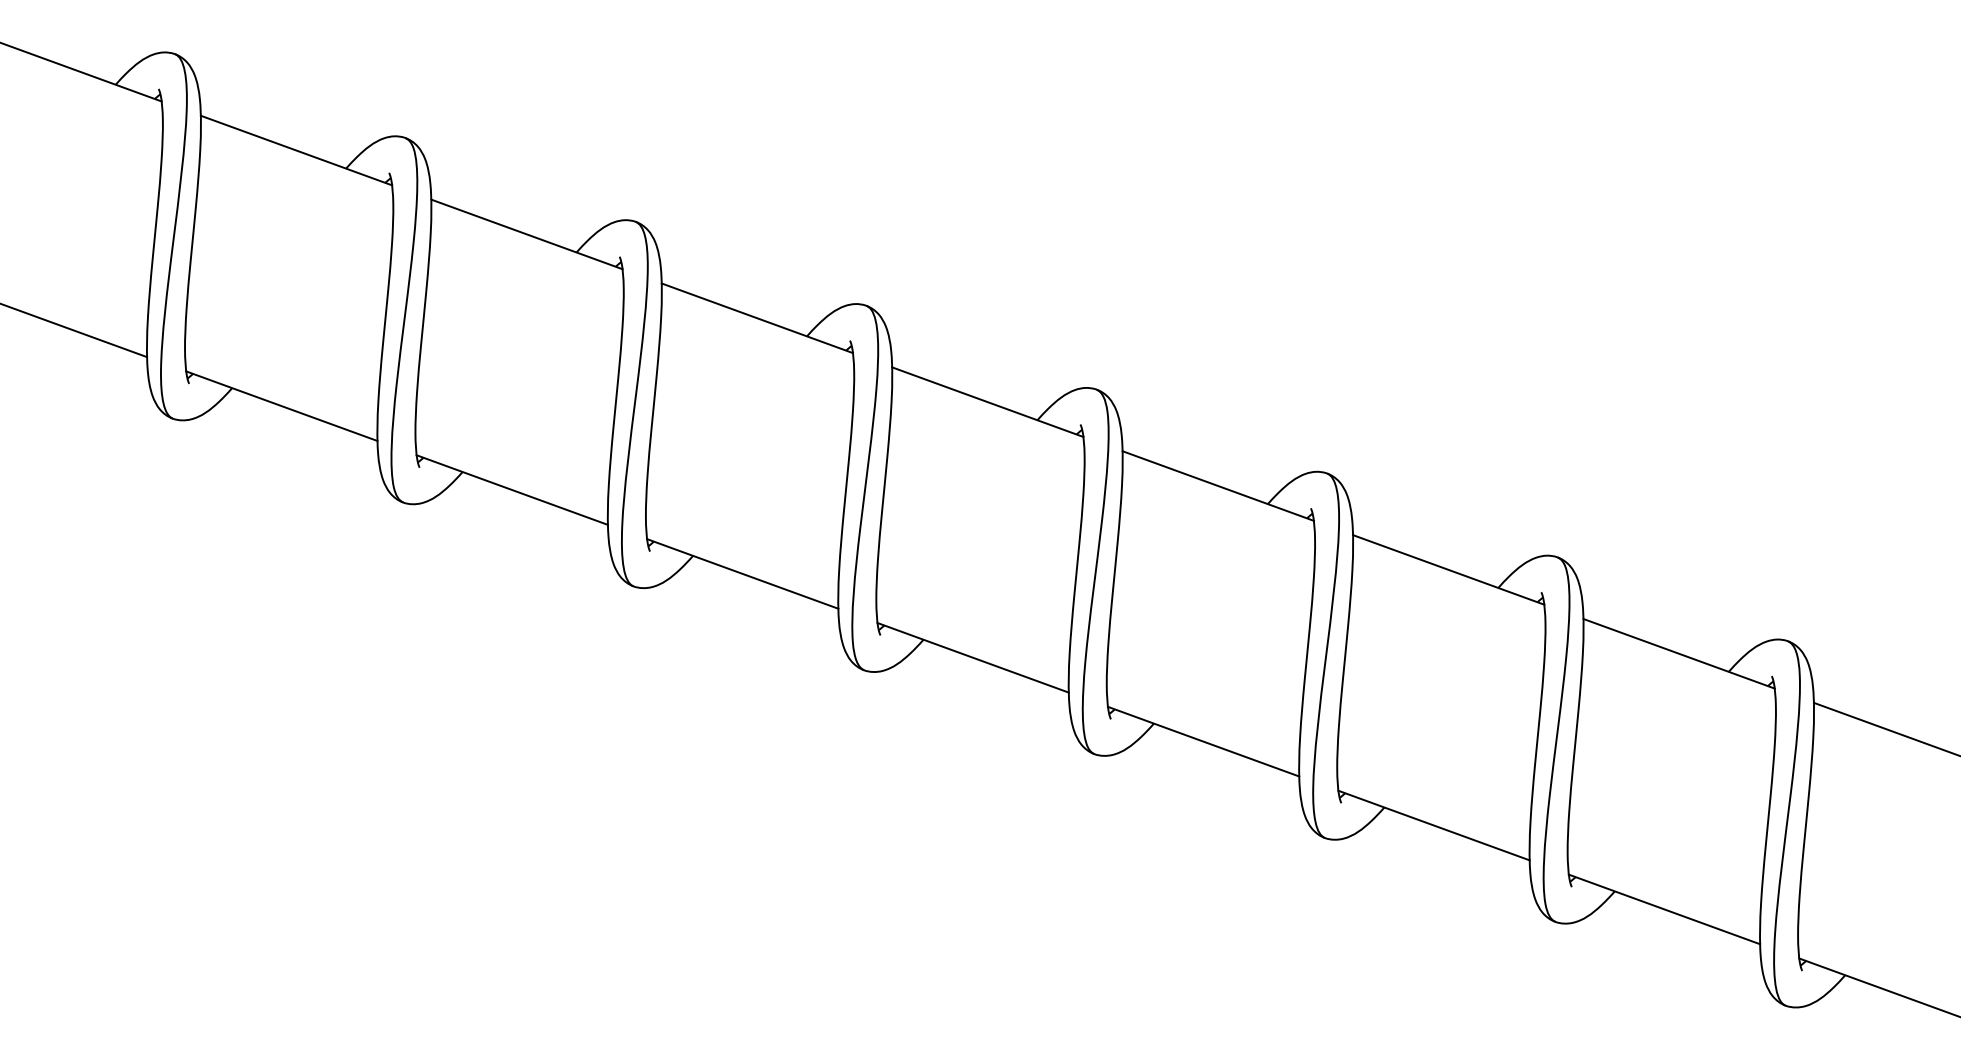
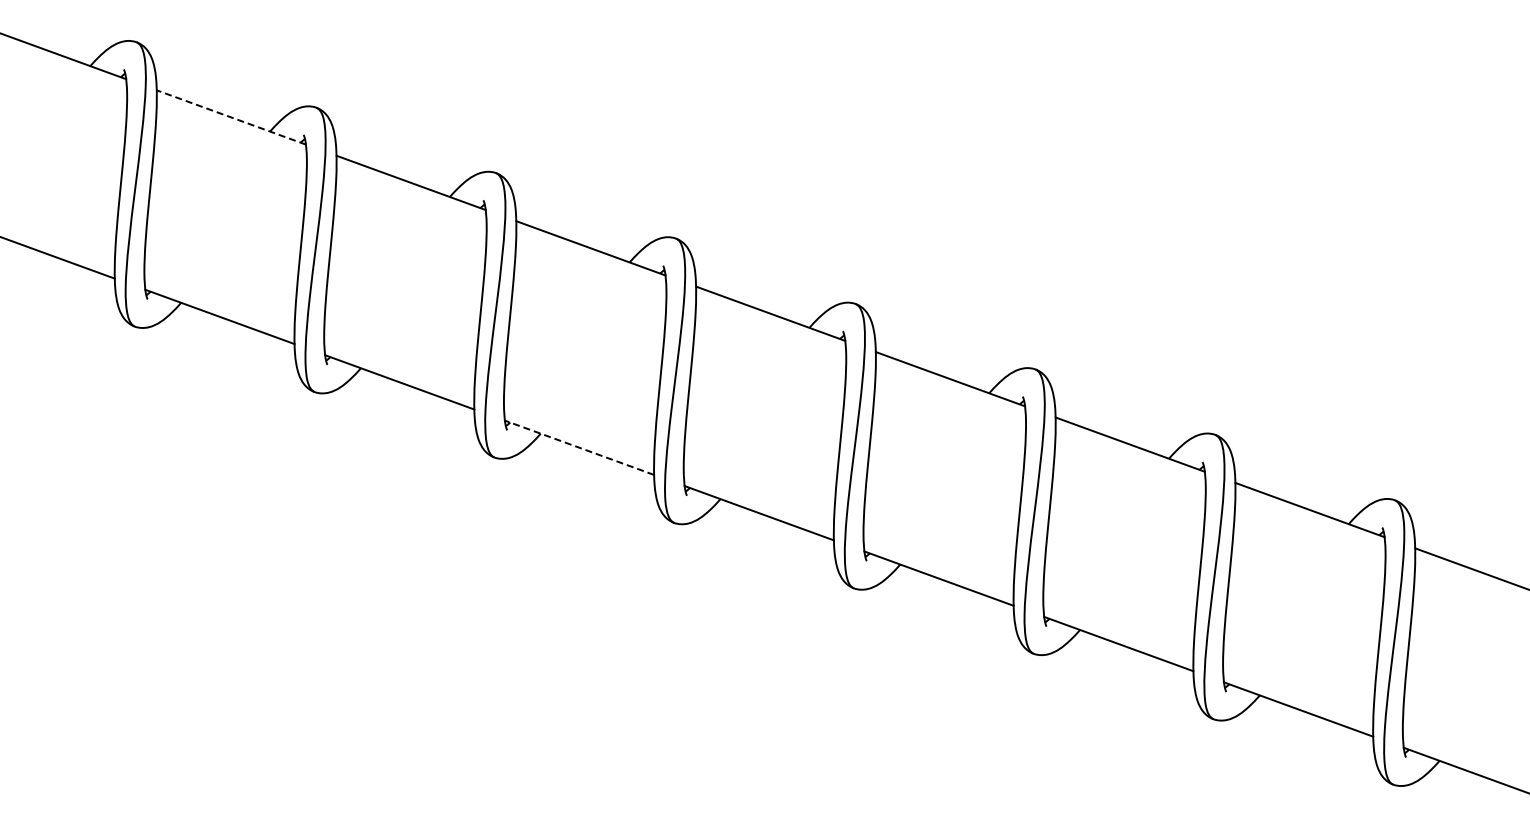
line: (295, 150) -> (230, 117), solid -> dashed
line: (742, 573) -> (579, 447), solid -> dashed

